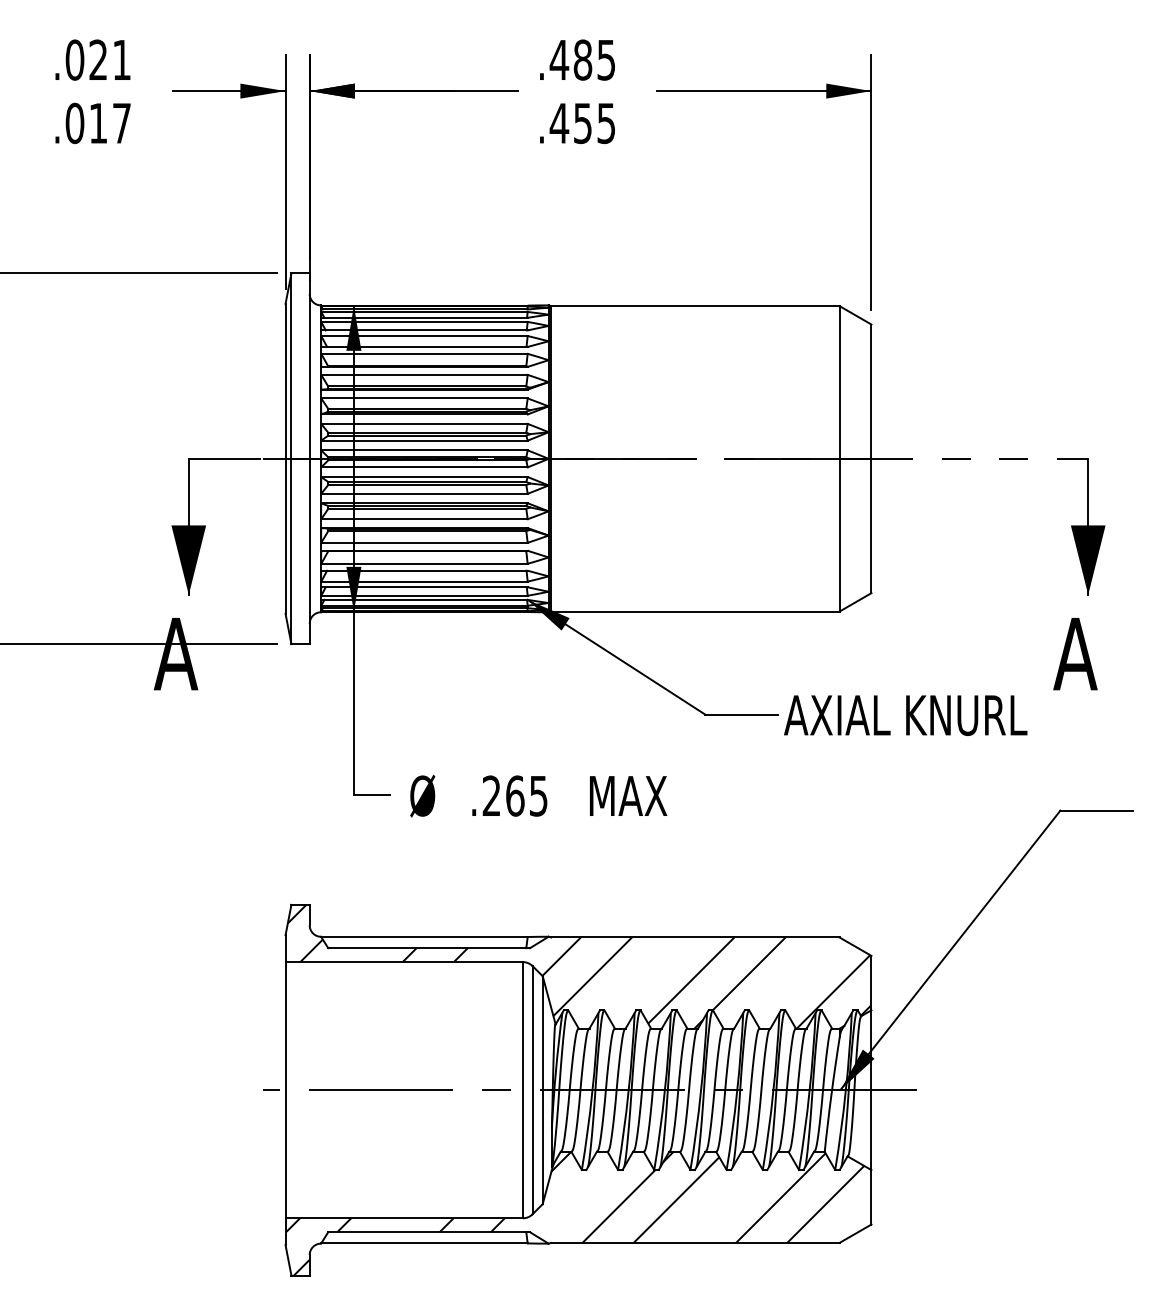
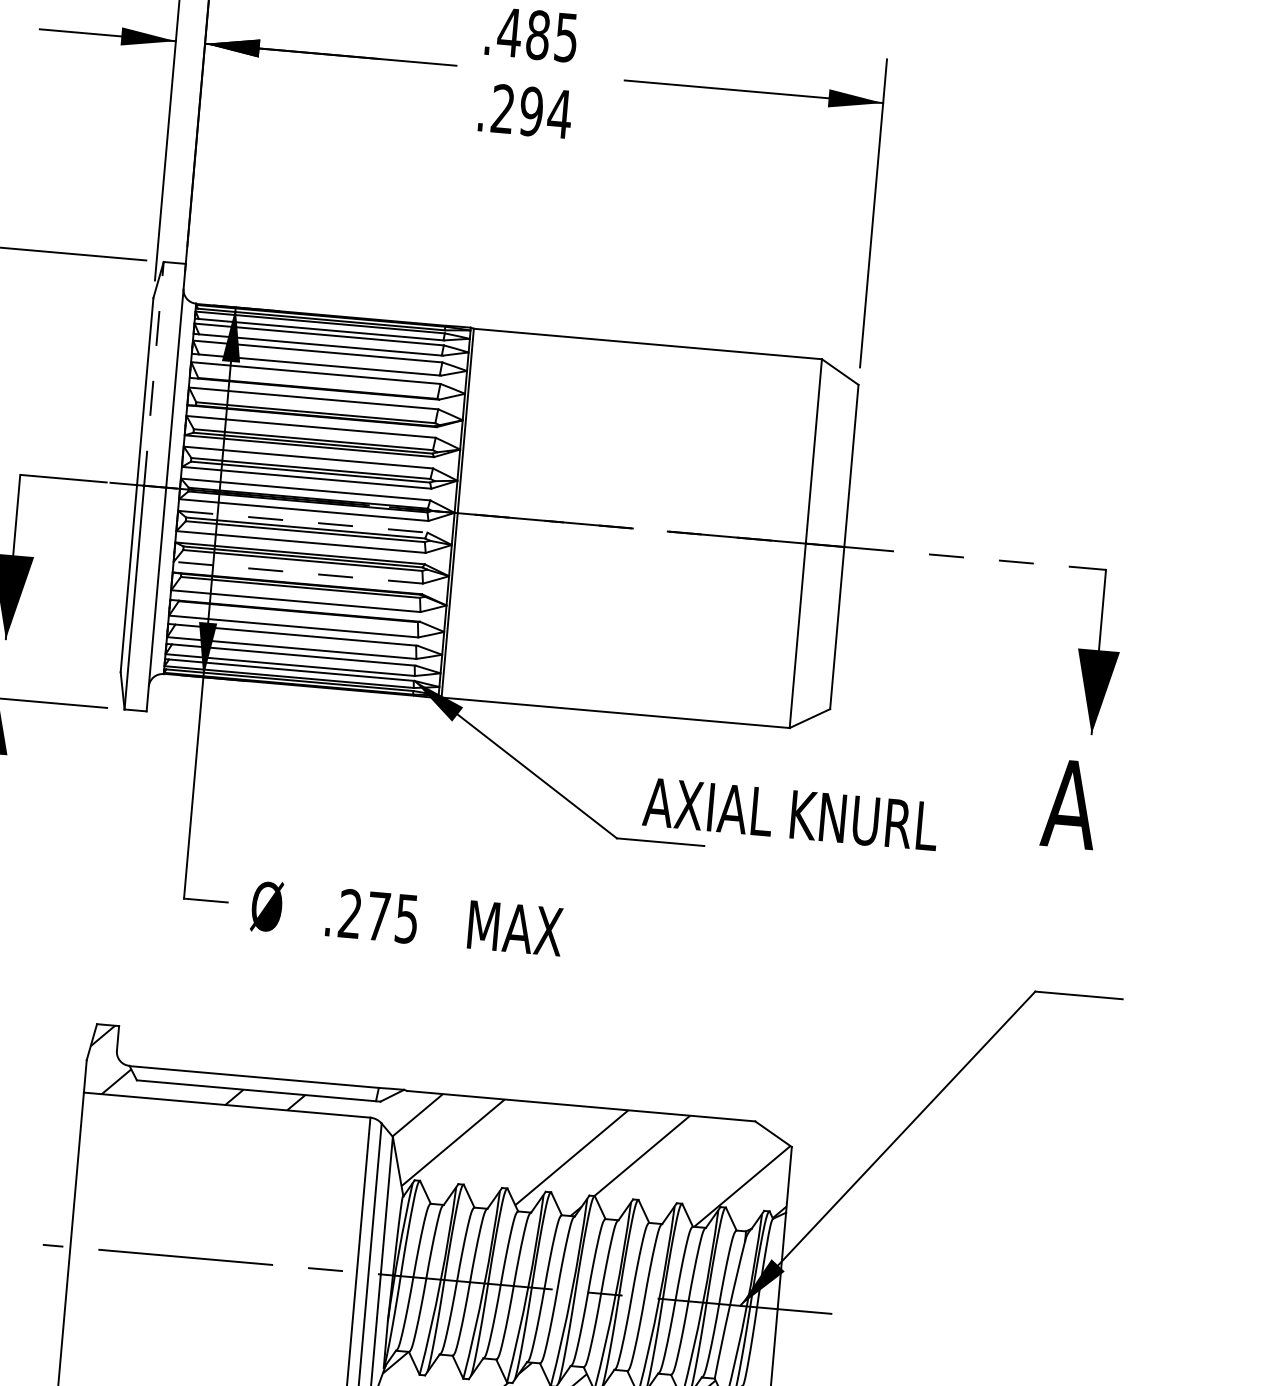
text: (582, 123) -> (530, 111), .455 -> .294
line: (291, 366) -> (153, 374), solid -> dashed
line: (424, 477) -> (302, 522), solid -> dashed
line: (423, 519) -> (297, 572), solid -> dashed
text: (905, 715) -> (790, 814), moved
text: (515, 795) -> (379, 915), .265 -> .275

